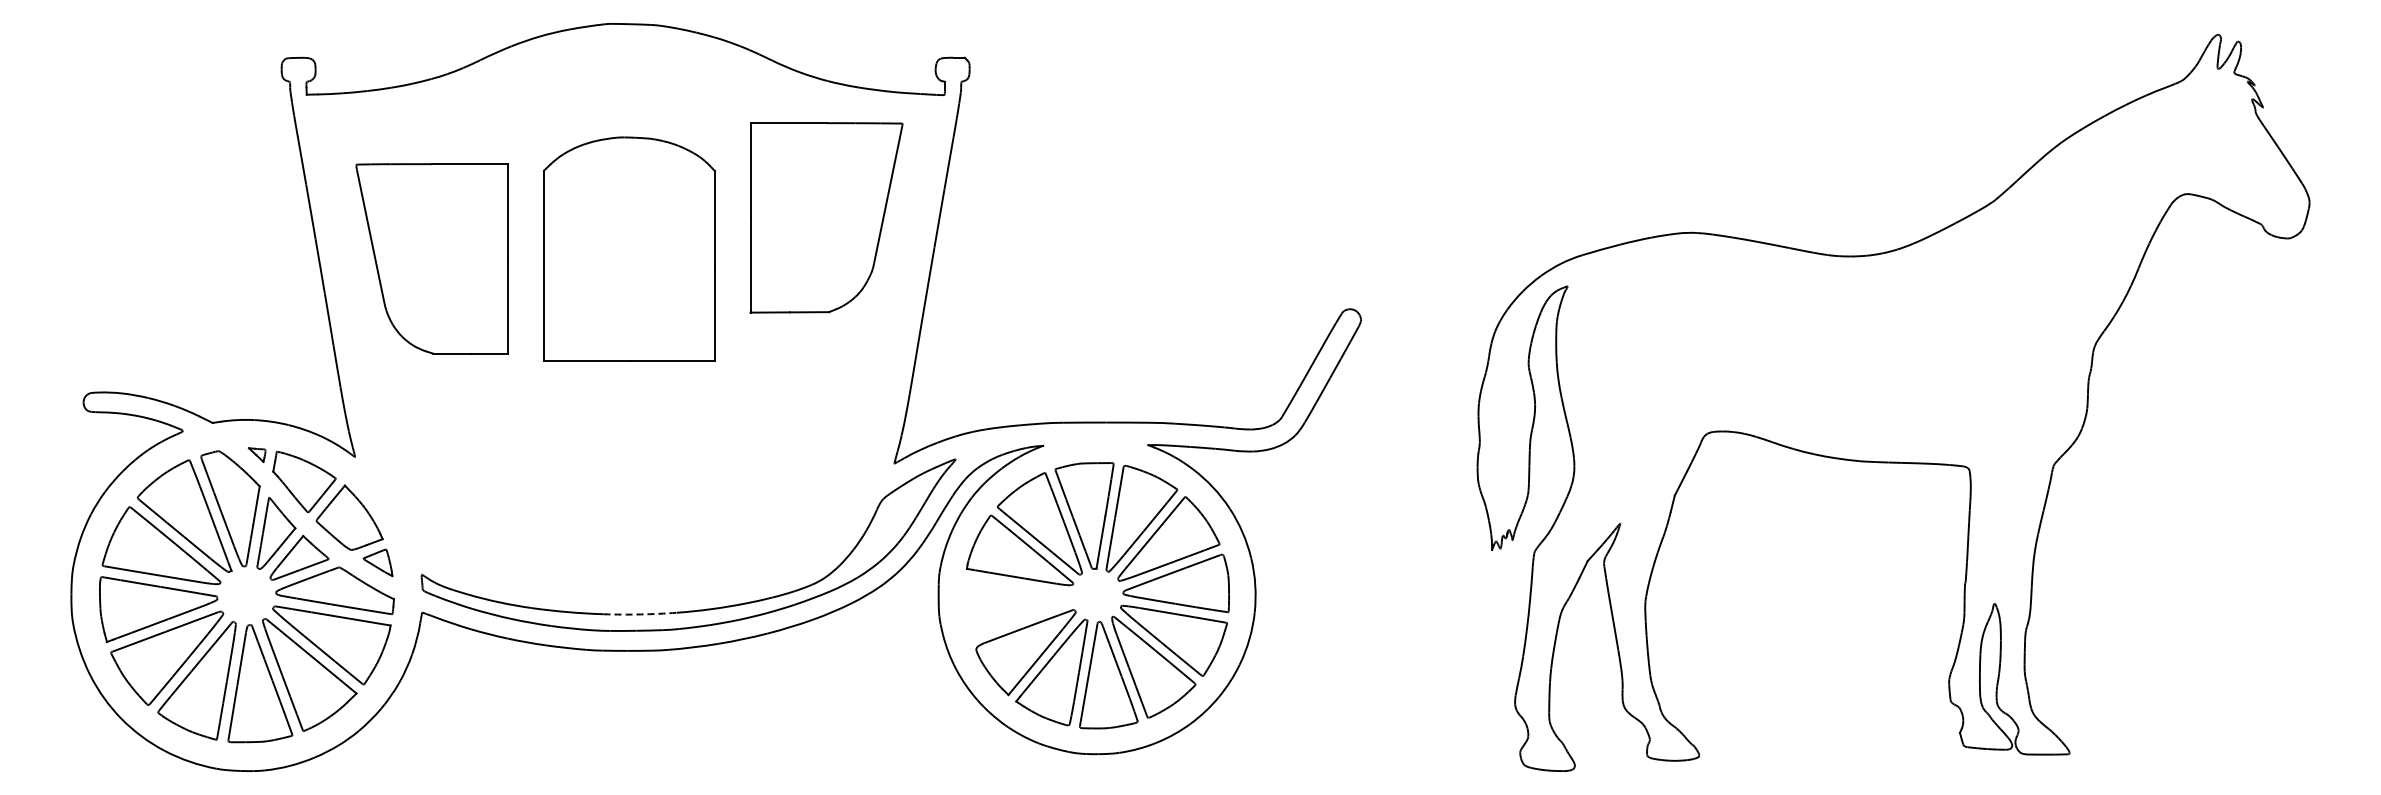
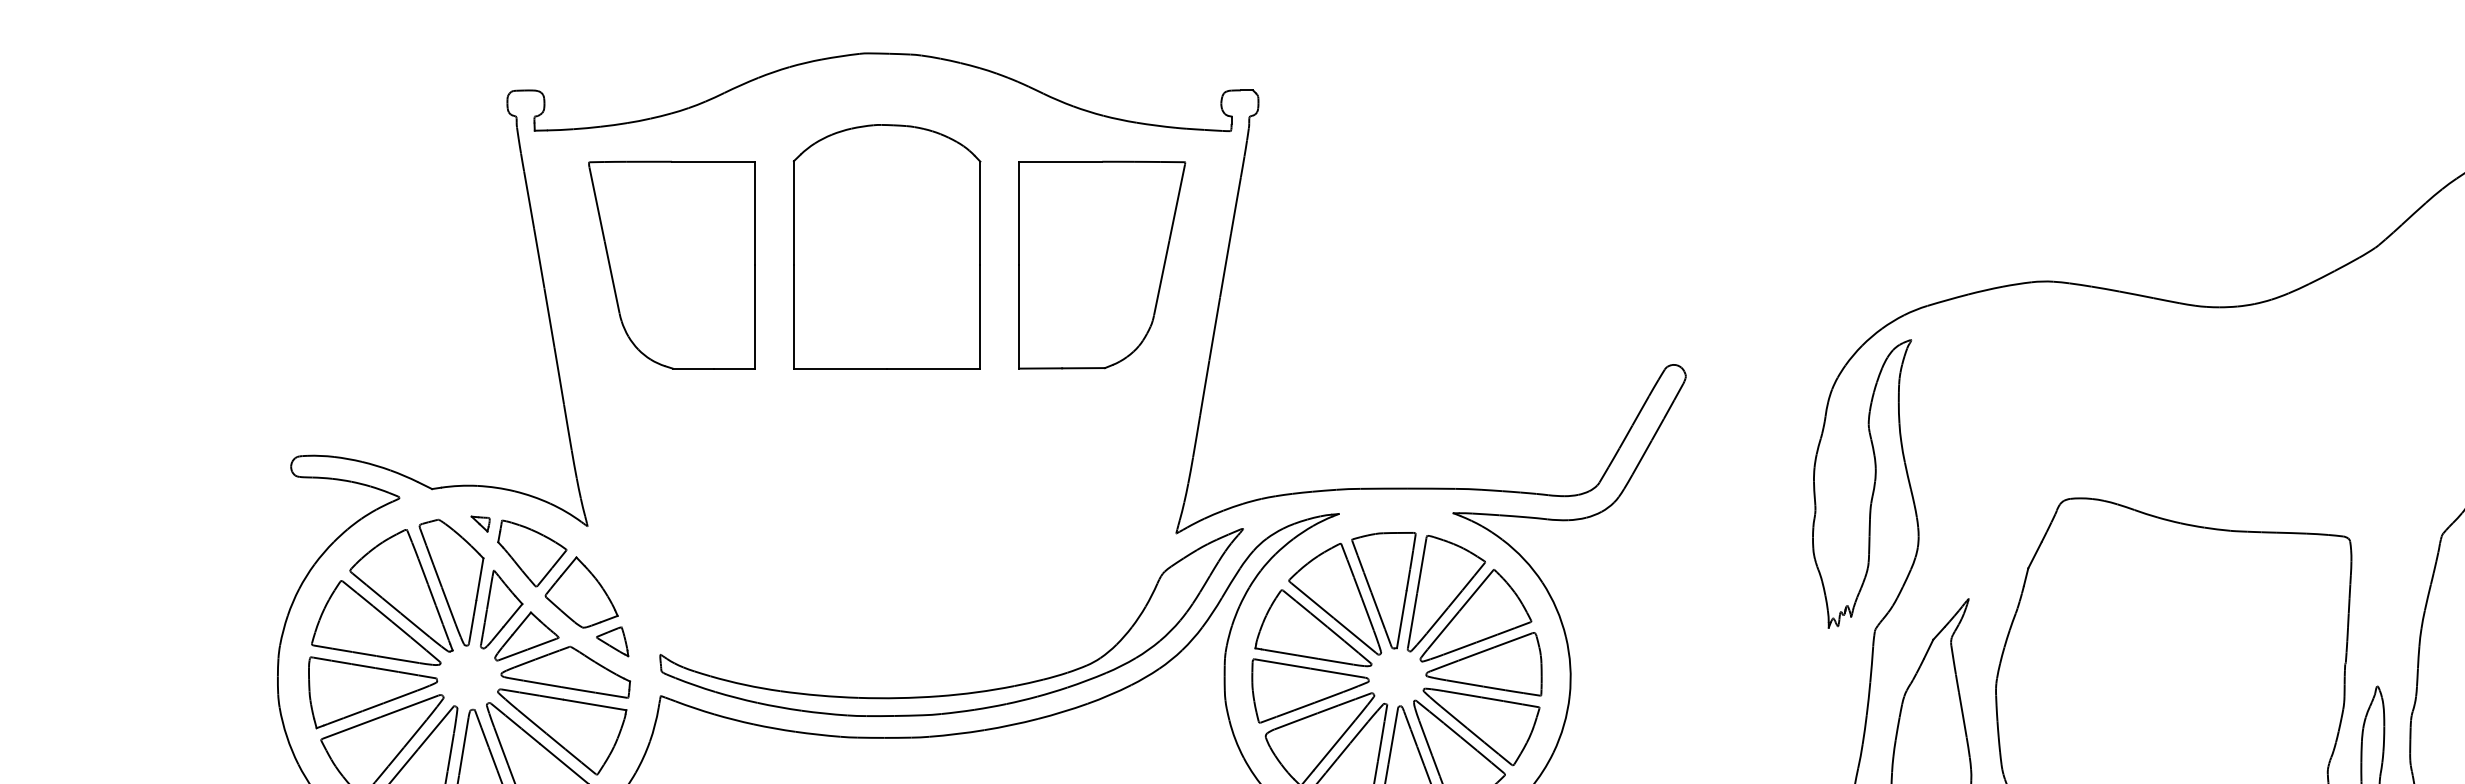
part: (629, 248) -> (887, 246), moved
part: (431, 258) -> (670, 264), moved
part: (1017, 607) -> (1310, 690), added
arc: (640, 614) -> (899, 698), dashed -> solid

